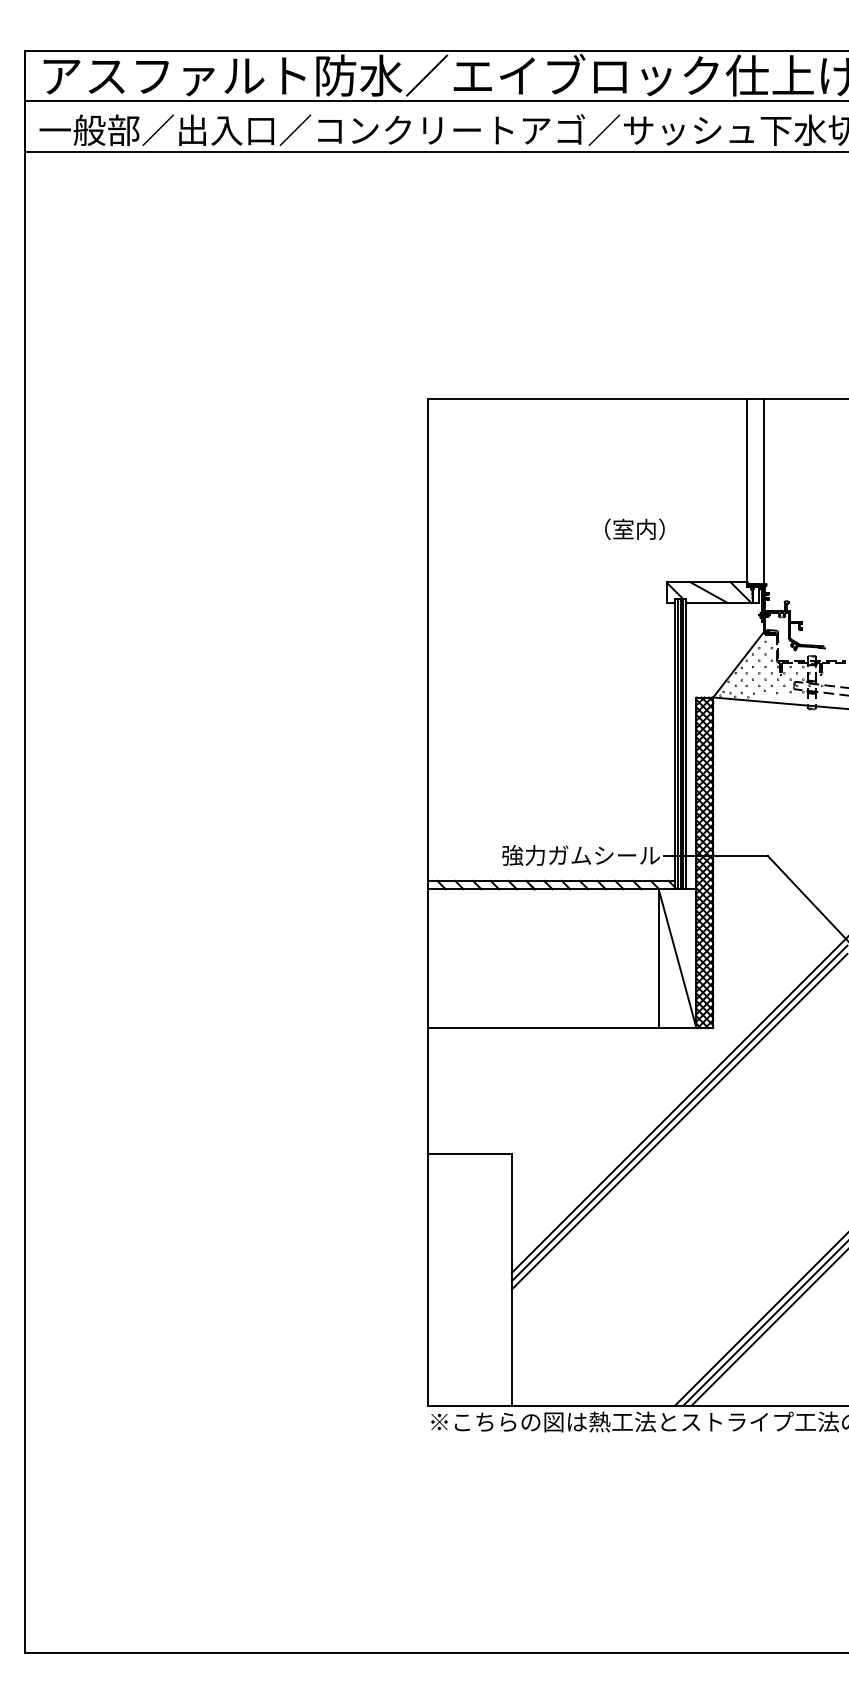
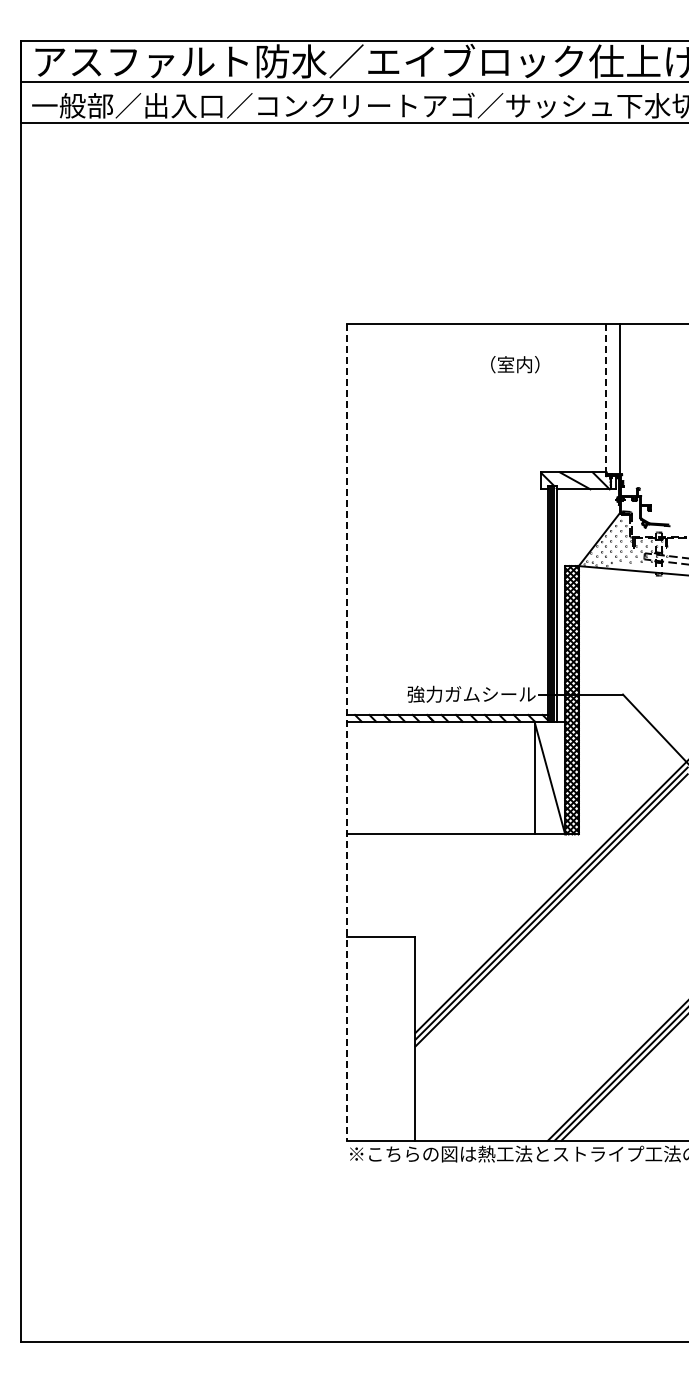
line: (747, 490) -> (606, 398), solid -> dashed
text: (635, 529) -> (515, 364), moved
line: (428, 902) -> (347, 732), solid -> dashed

